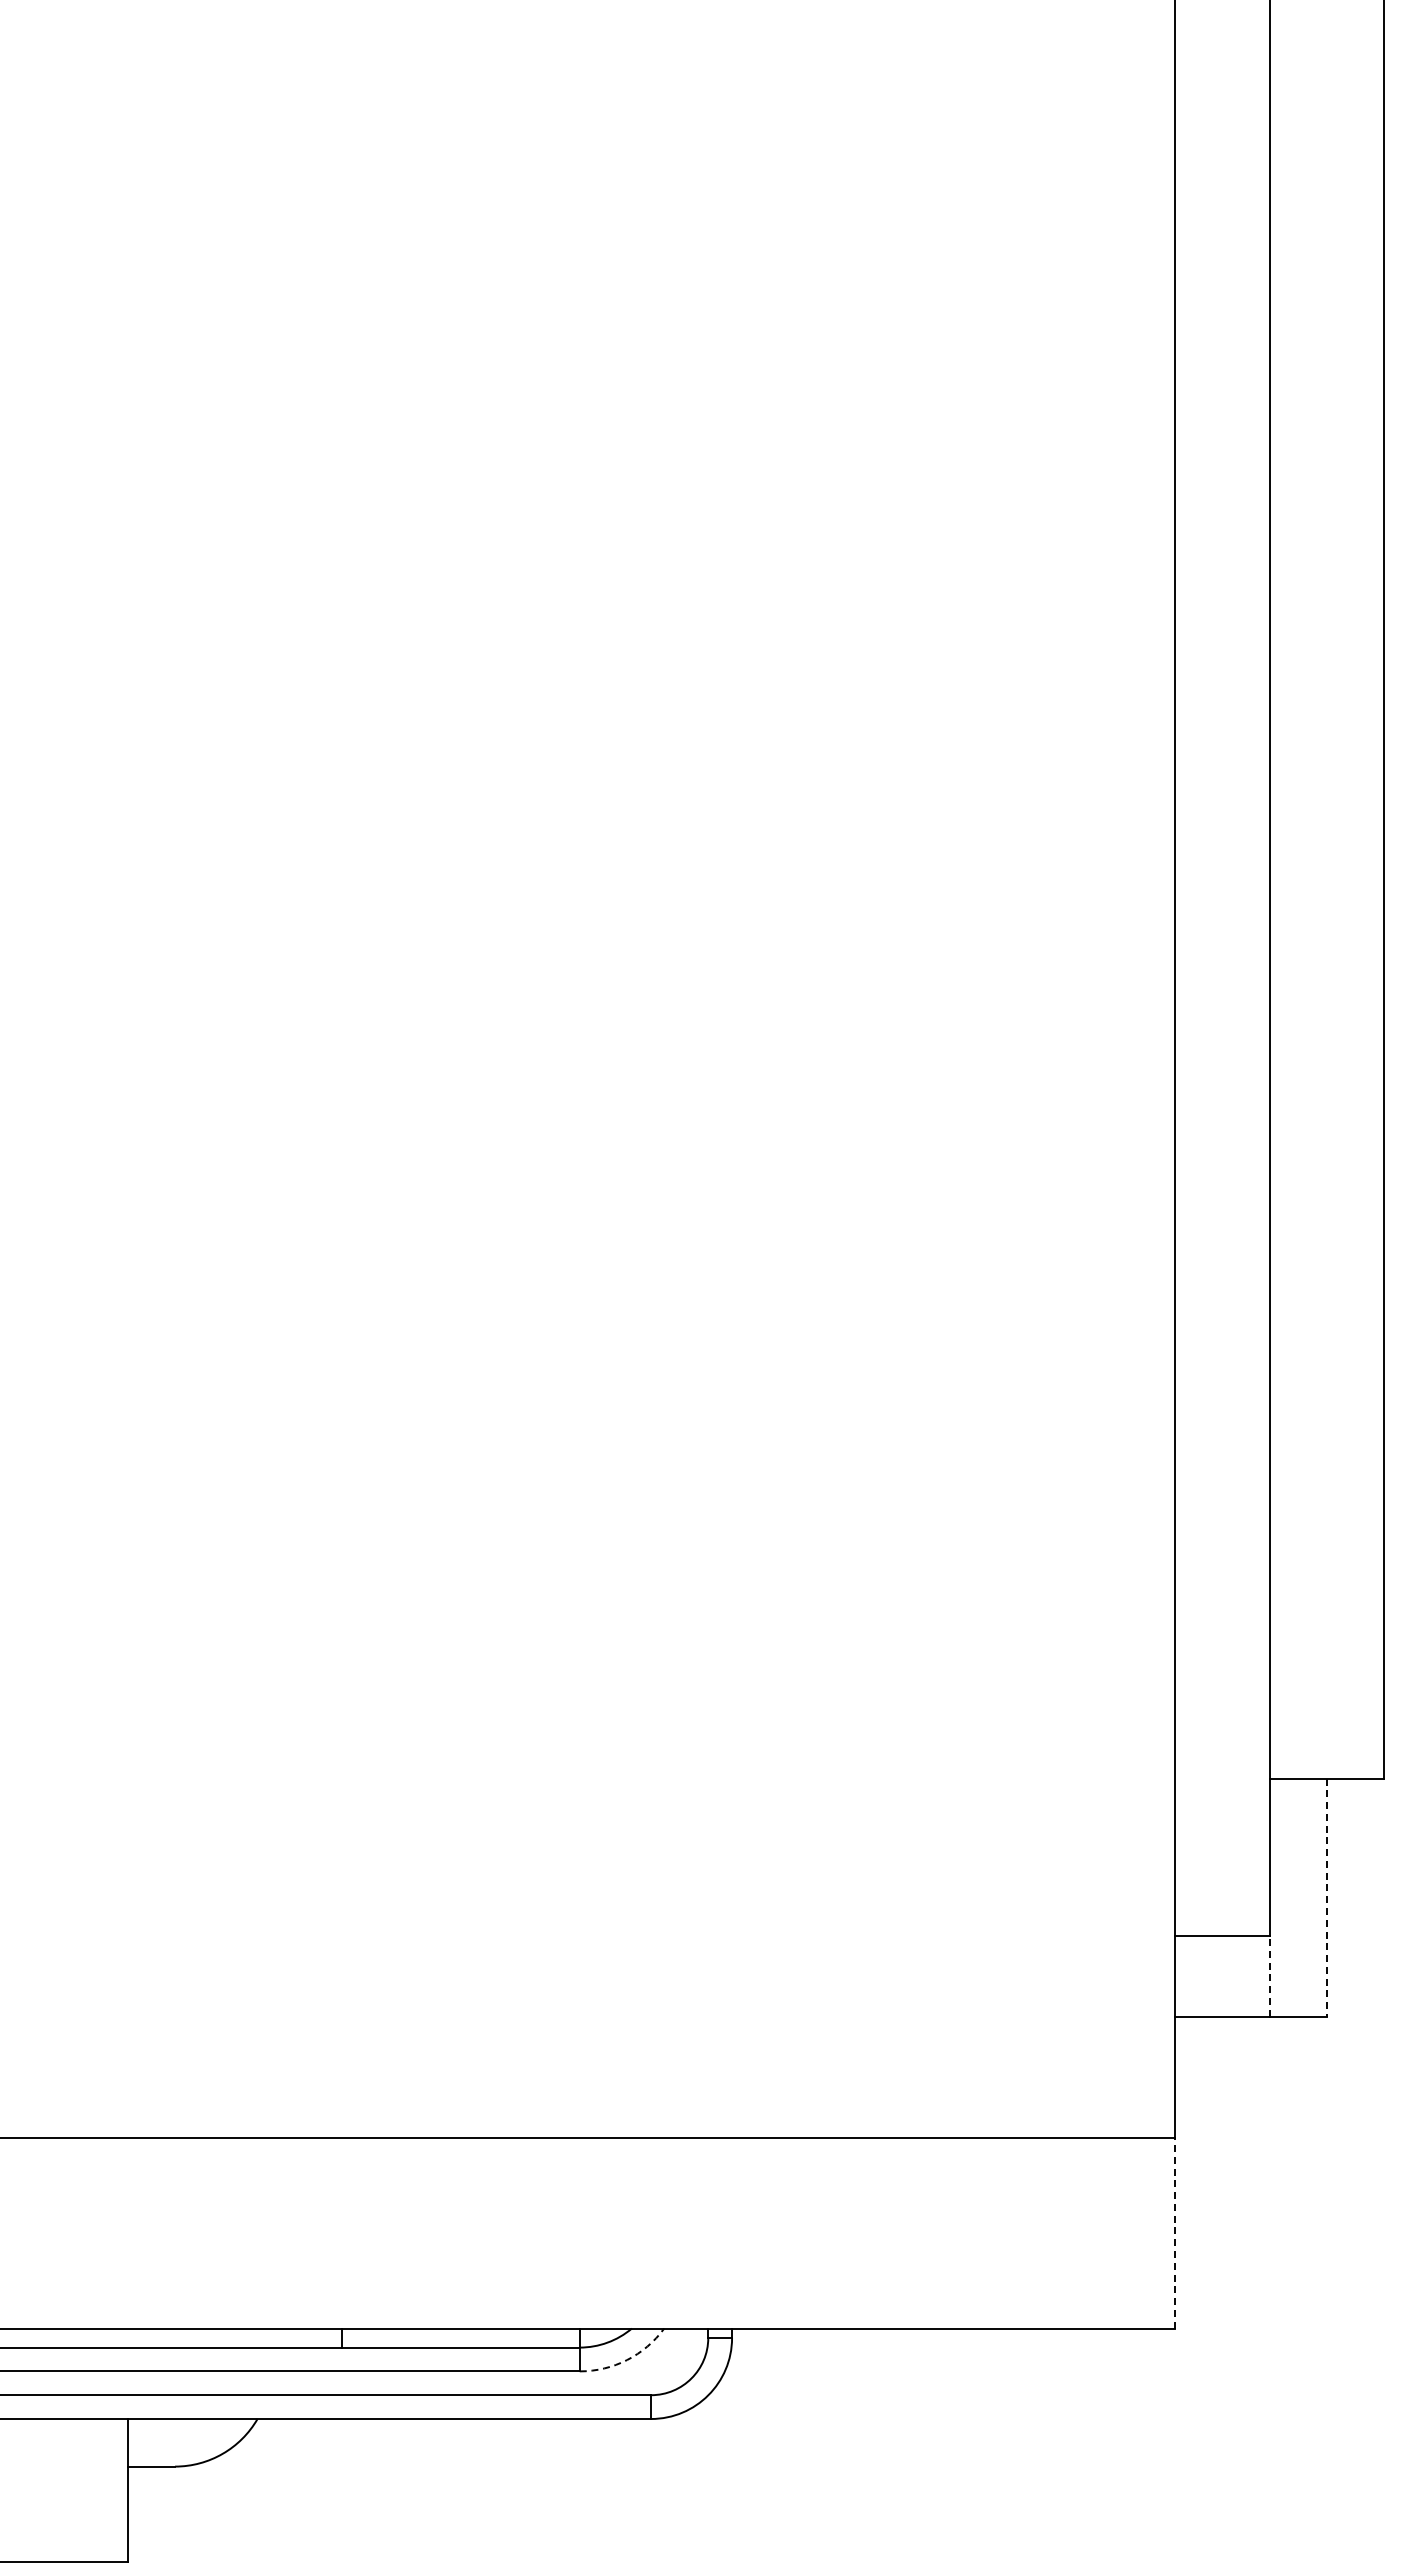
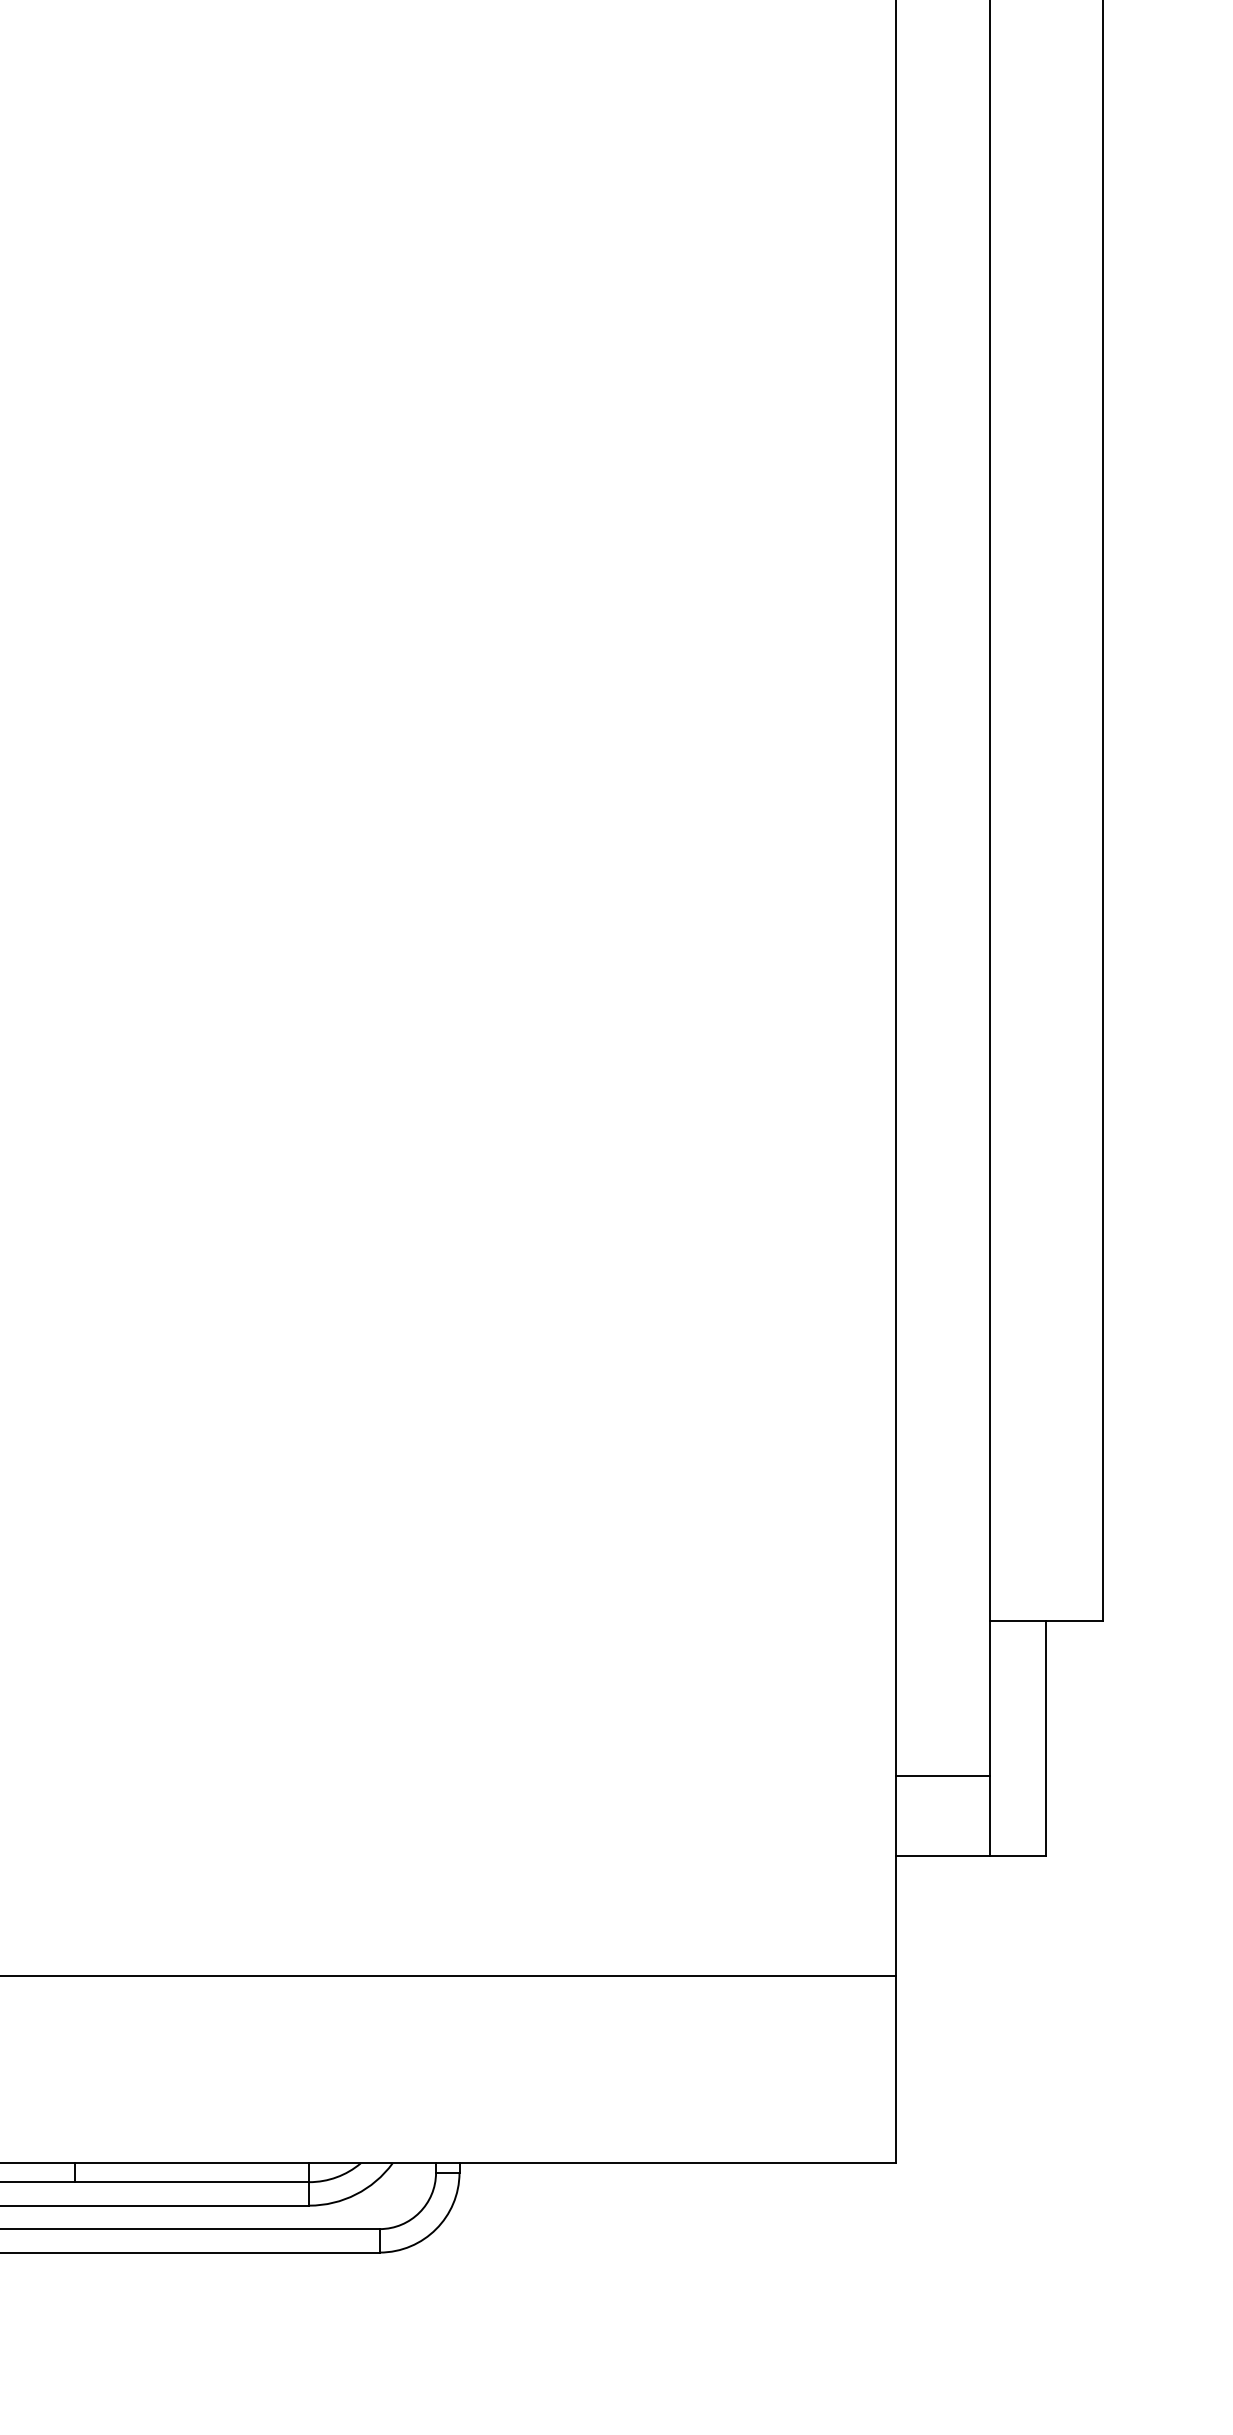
line: (1327, 1898) -> (1046, 1739), dashed -> solid
line: (1269, 1975) -> (989, 1815), dashed -> solid
line: (1174, 2232) -> (895, 2068), dashed -> solid
arc: (627, 2360) -> (356, 2194), dashed -> solid

